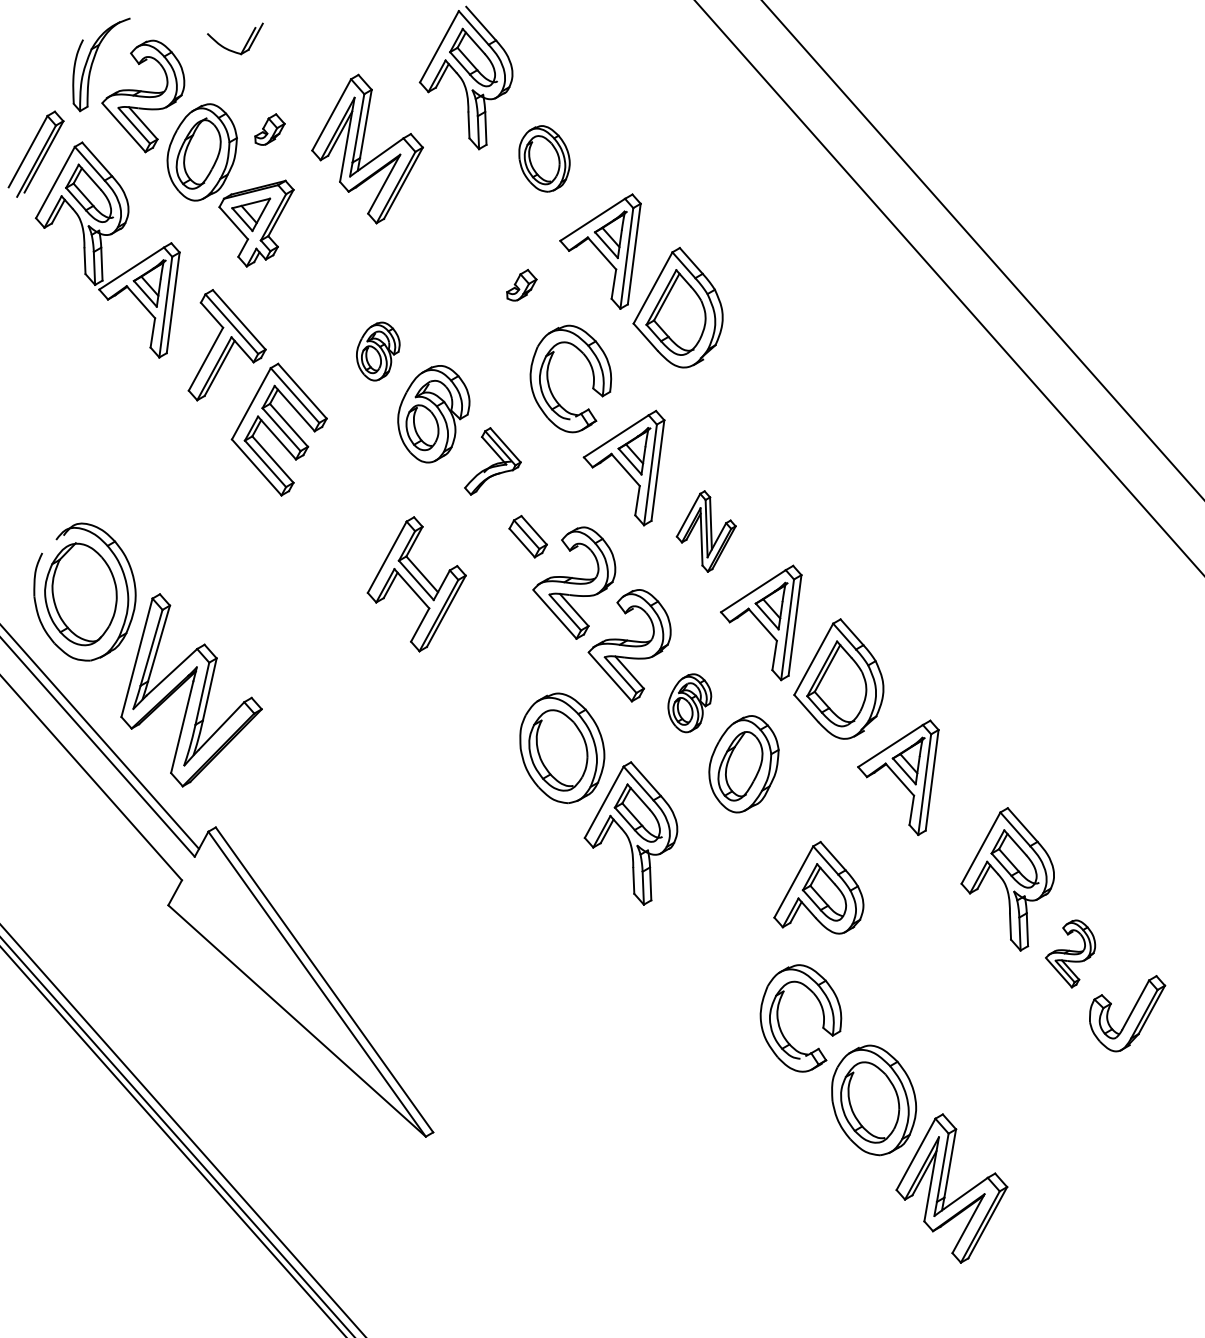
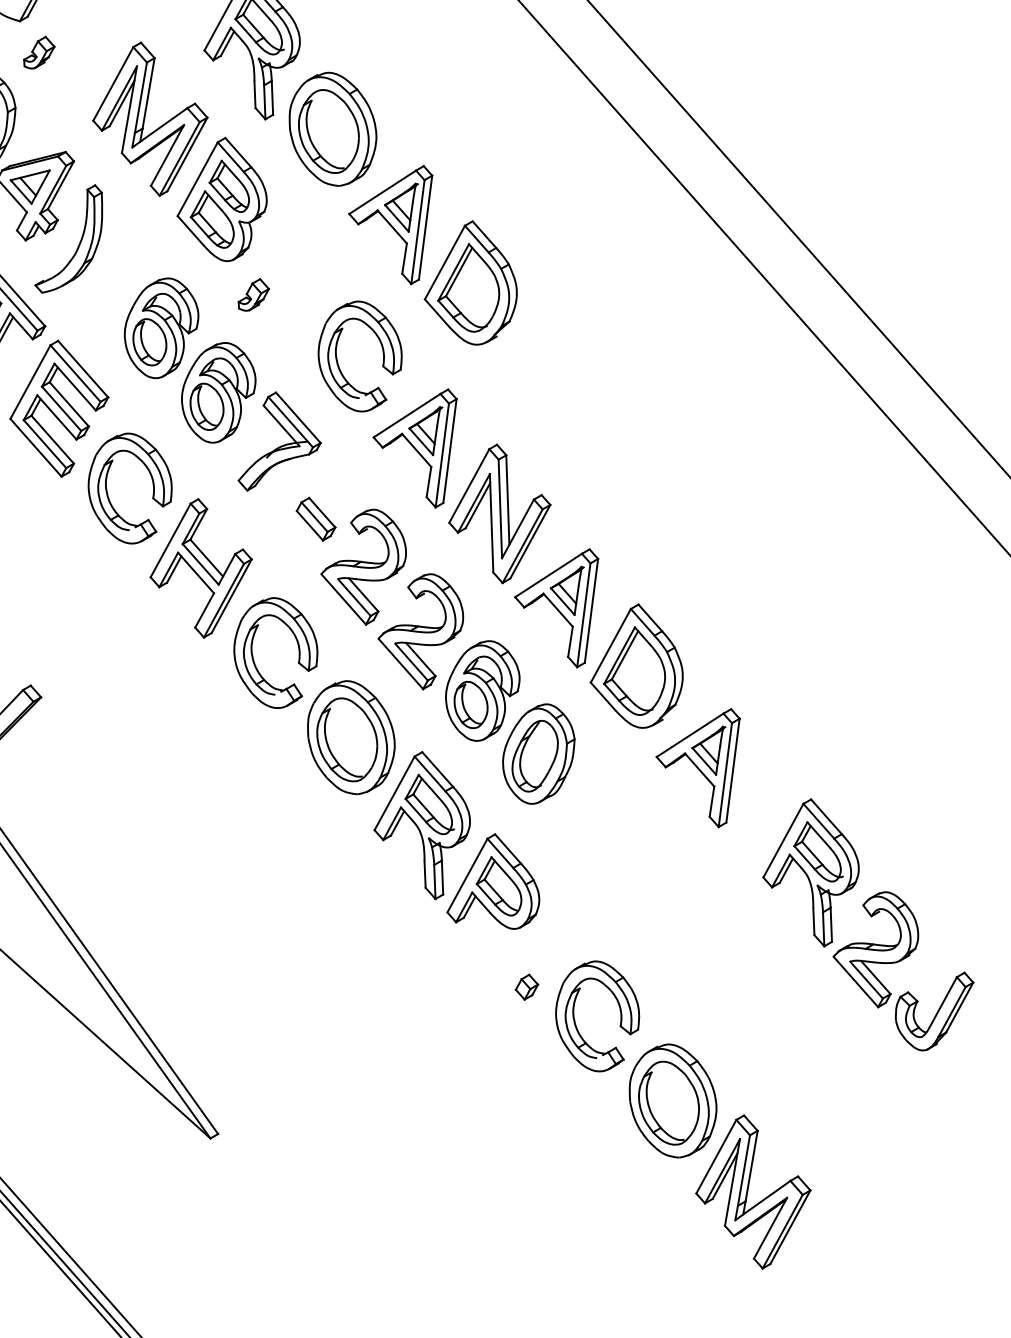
part: (269, 129) -> (38, 52), moved
part: (544, 158) -> (332, 128), size x1.67
part: (437, 226) -> (222, 199), added
part: (298, 268) -> (79, 242), added
part: (521, 284) -> (253, 294), moved
part: (377, 351) -> (160, 328), size x1.67
part: (492, 461) -> (279, 441), size x1.43
part: (326, 509) -> (107, 491), added
part: (706, 531) -> (500, 513), size x1.67
part: (510, 661) -> (297, 648), added
part: (689, 703) -> (482, 691), size x1.67
part: (818, 887) -> (492, 881), moved
part: (1070, 953) -> (875, 949), size x1.67
part: (732, 990) -> (526, 987), added

